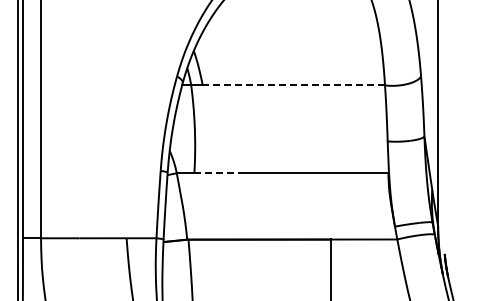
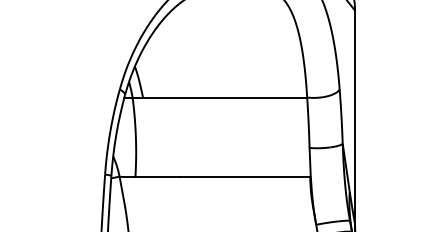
line: (293, 85) -> (224, 97), dashed -> solid
line: (219, 173) -> (158, 176), dashed -> solid

